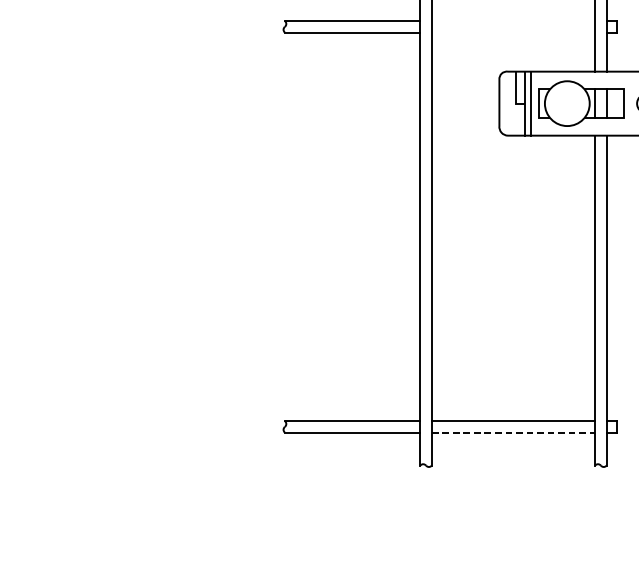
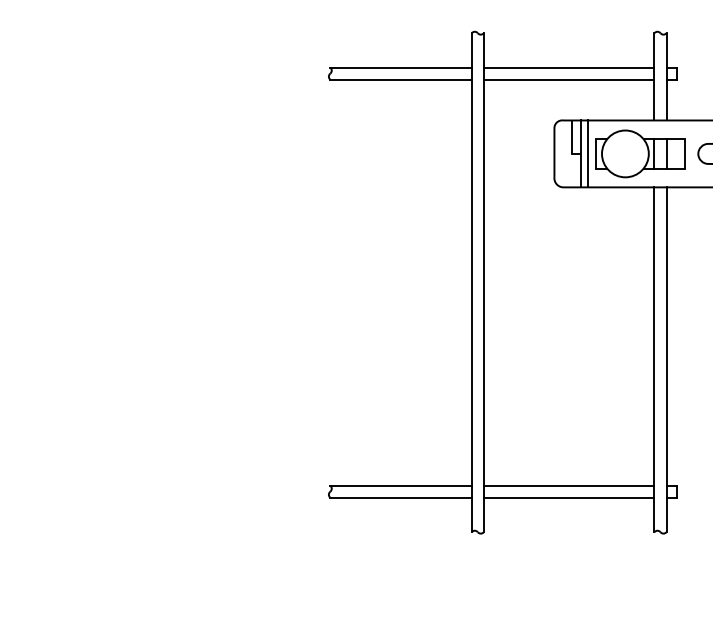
line: (512, 20) -> (568, 67), added
line: (512, 32) -> (568, 79), added
line: (513, 432) -> (569, 497), dashed -> solid

